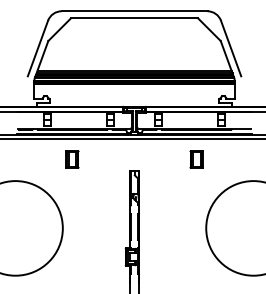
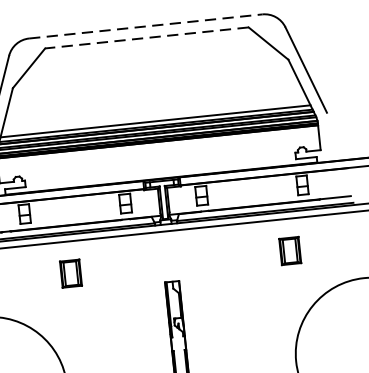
line: (134, 11) -> (145, 26), solid -> dashed
line: (134, 18) -> (146, 37), solid -> dashed
part: (196, 159) -> (290, 250), moved

